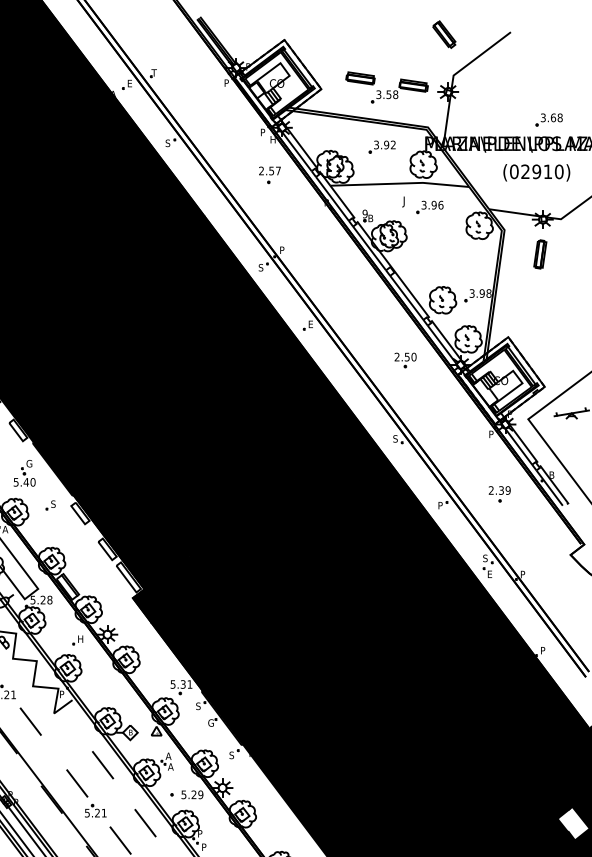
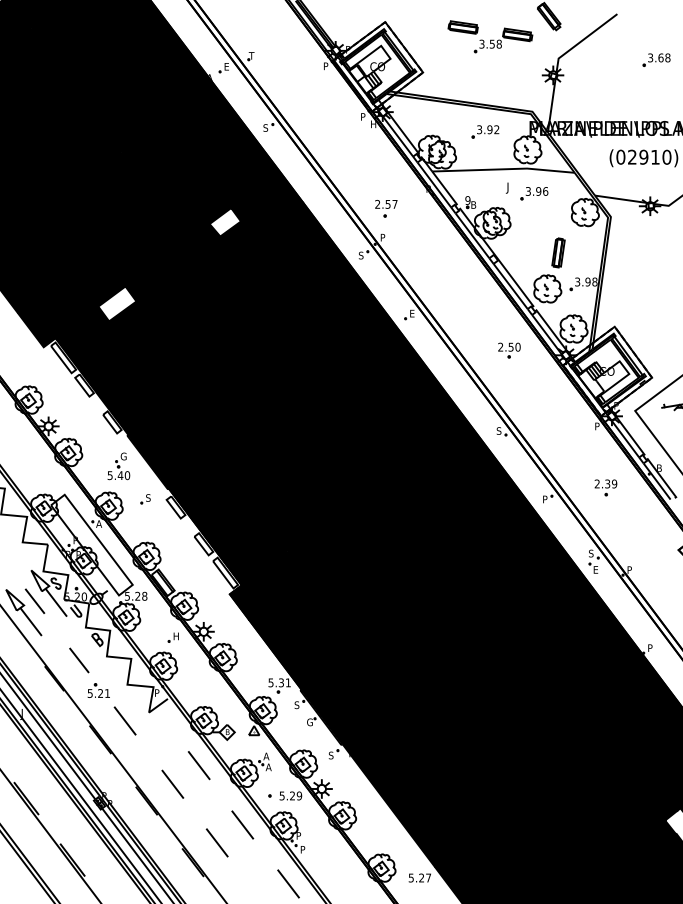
part: (387, 87) -> (490, 36), moved
part: (549, 119) -> (656, 59), moved
part: (270, 174) -> (386, 208), moved
fill: (128, 235) -> (225, 222), removed
part: (540, 254) -> (558, 252), moved
fill: (23, 314) -> (117, 303), removed
part: (95, 810) -> (191, 812), removed

